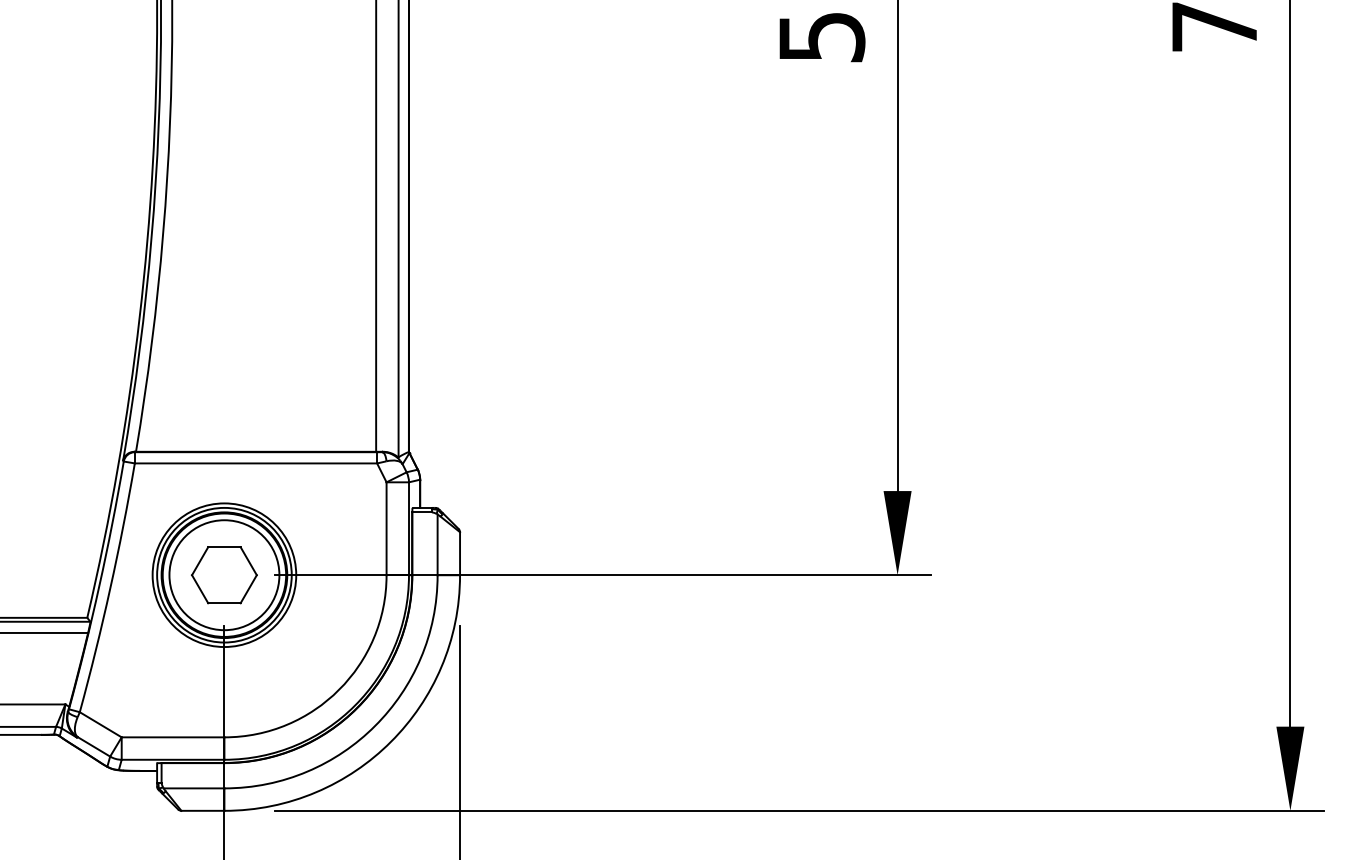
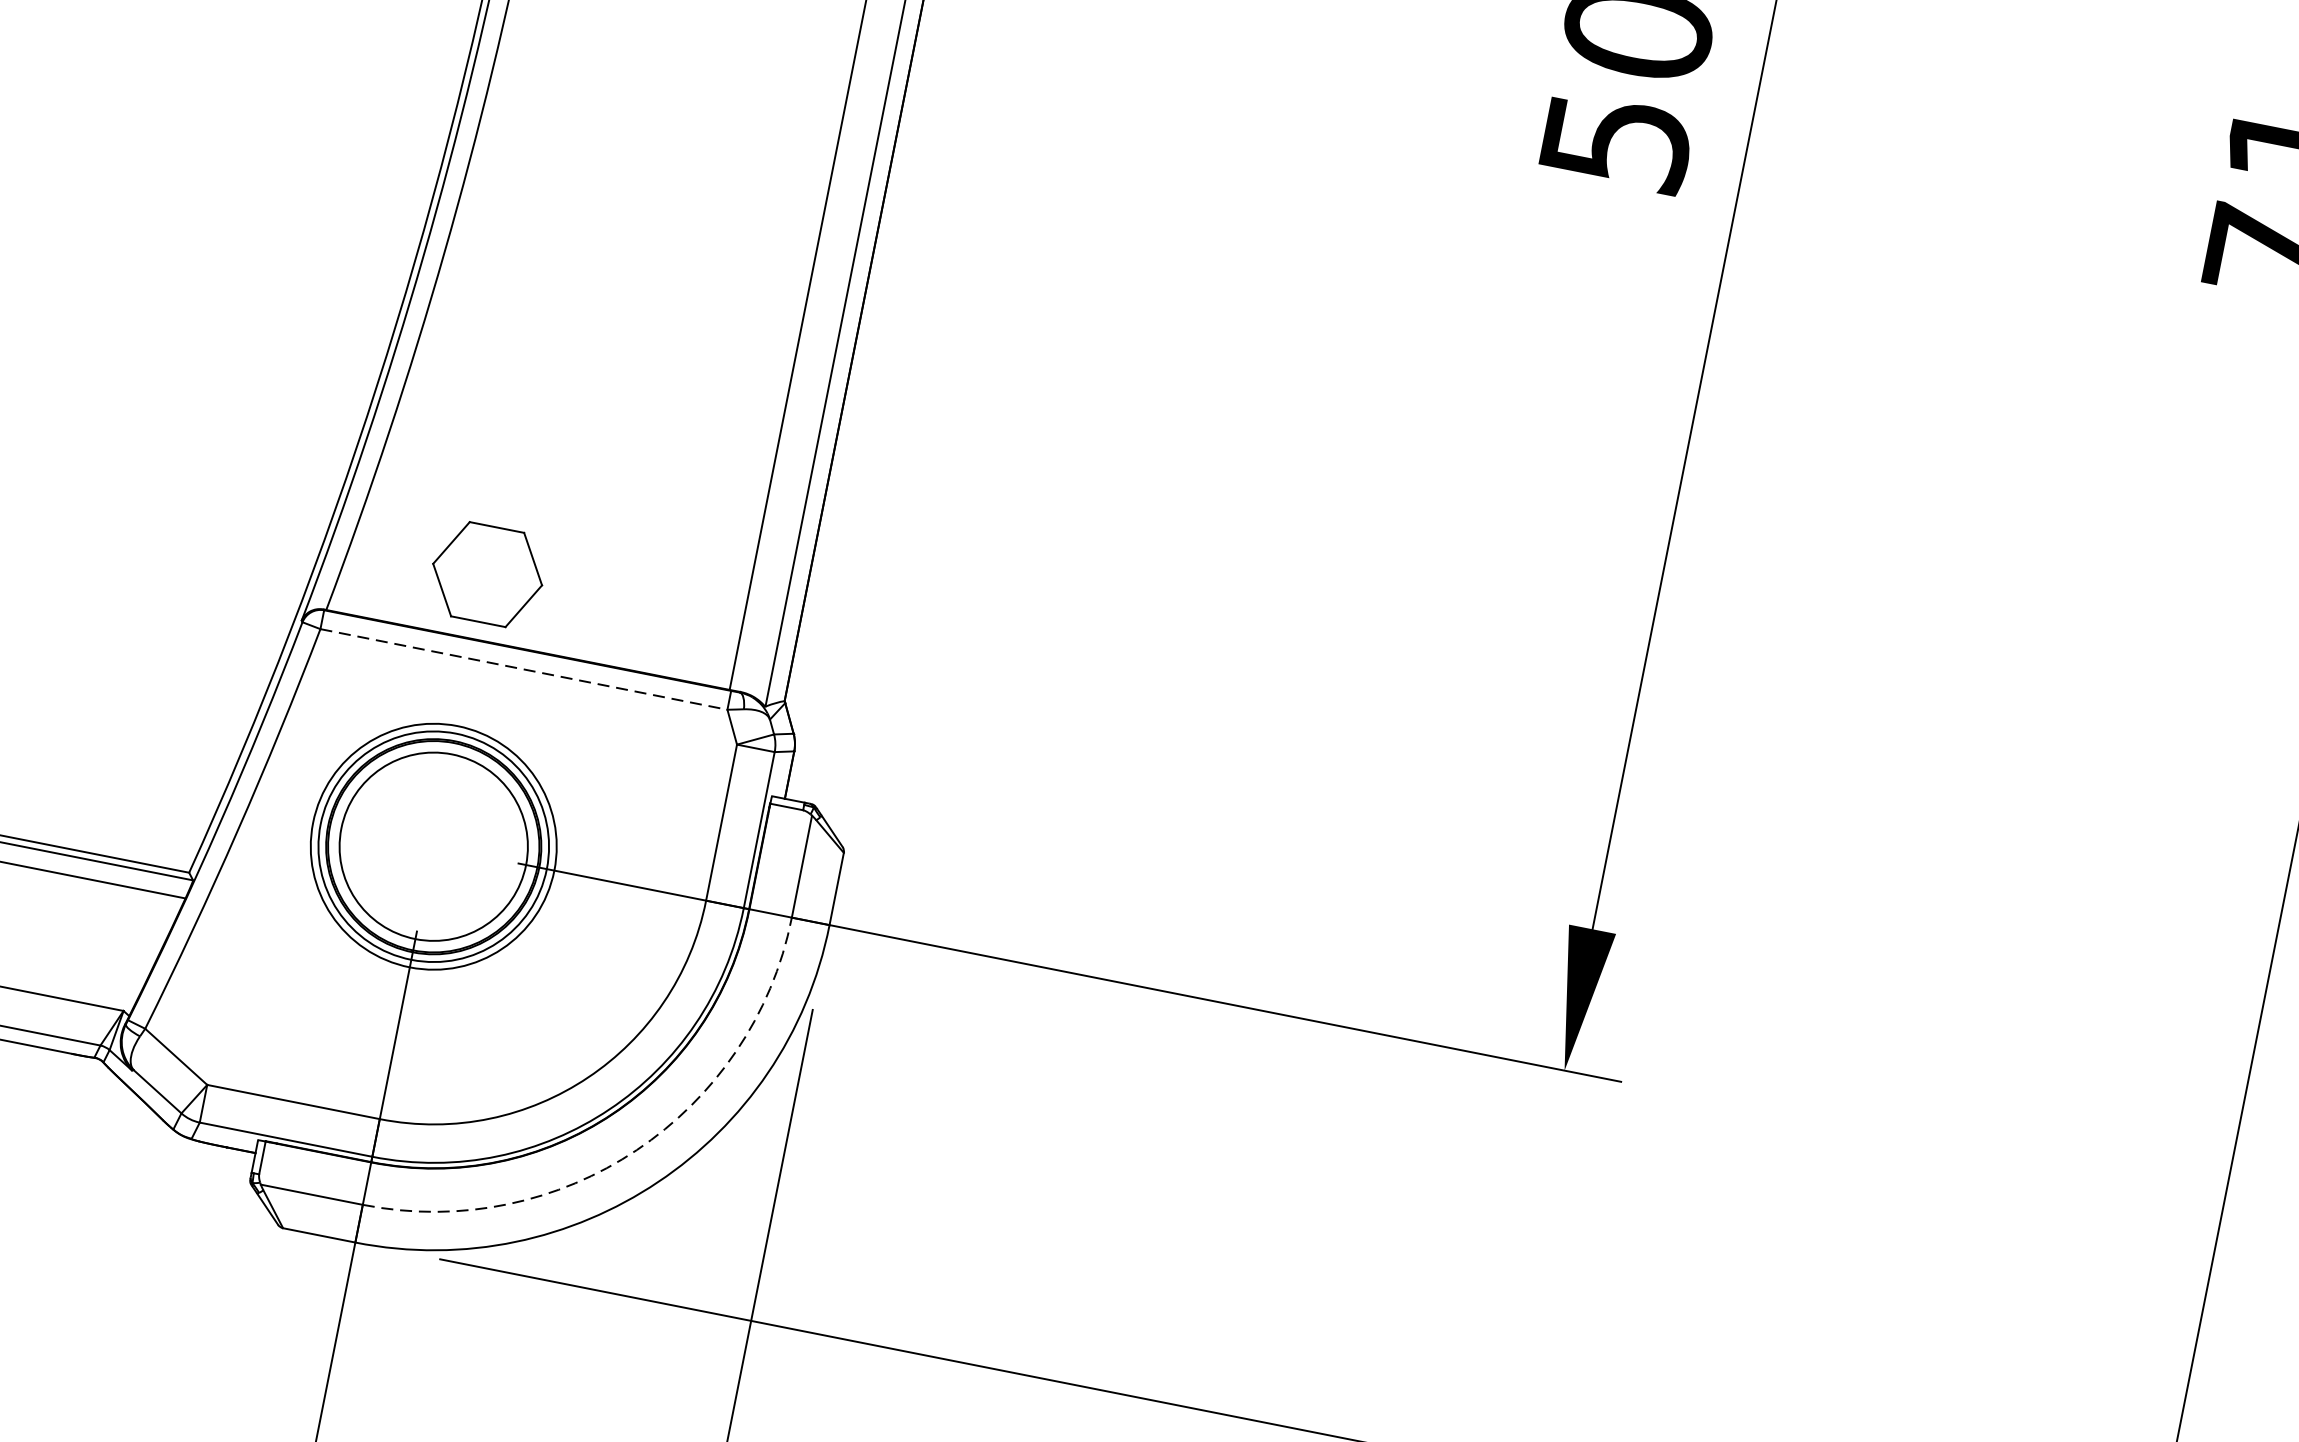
line: (256, 463) -> (524, 669), solid -> dashed
part: (224, 575) -> (487, 575), moved
arc: (375, 725) -> (637, 1149), solid -> dashed

